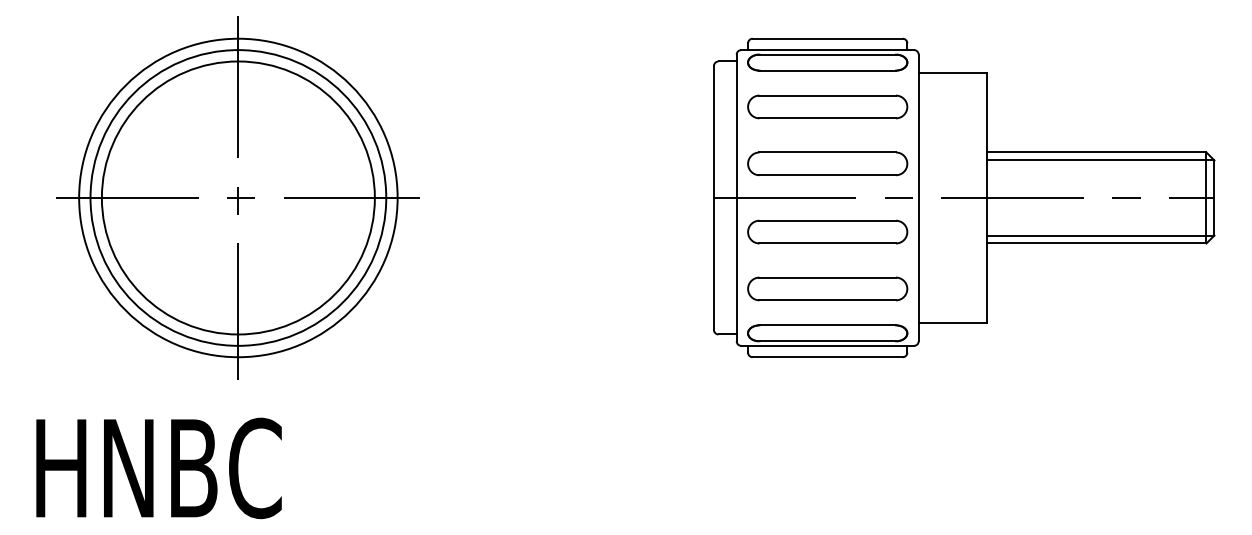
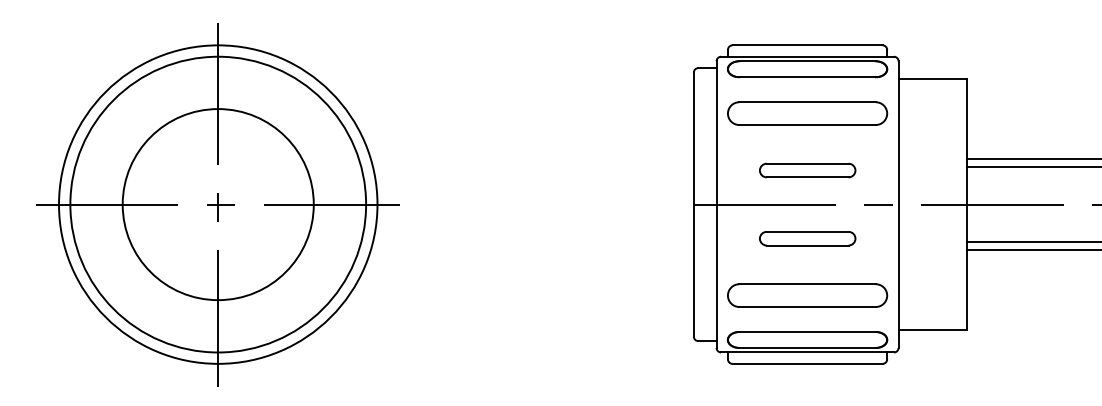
part: (827, 163) -> (807, 170), size x0.6
circle: (237, 197) -> (217, 204), size x0.7
part: (827, 231) -> (807, 238), size x0.6

